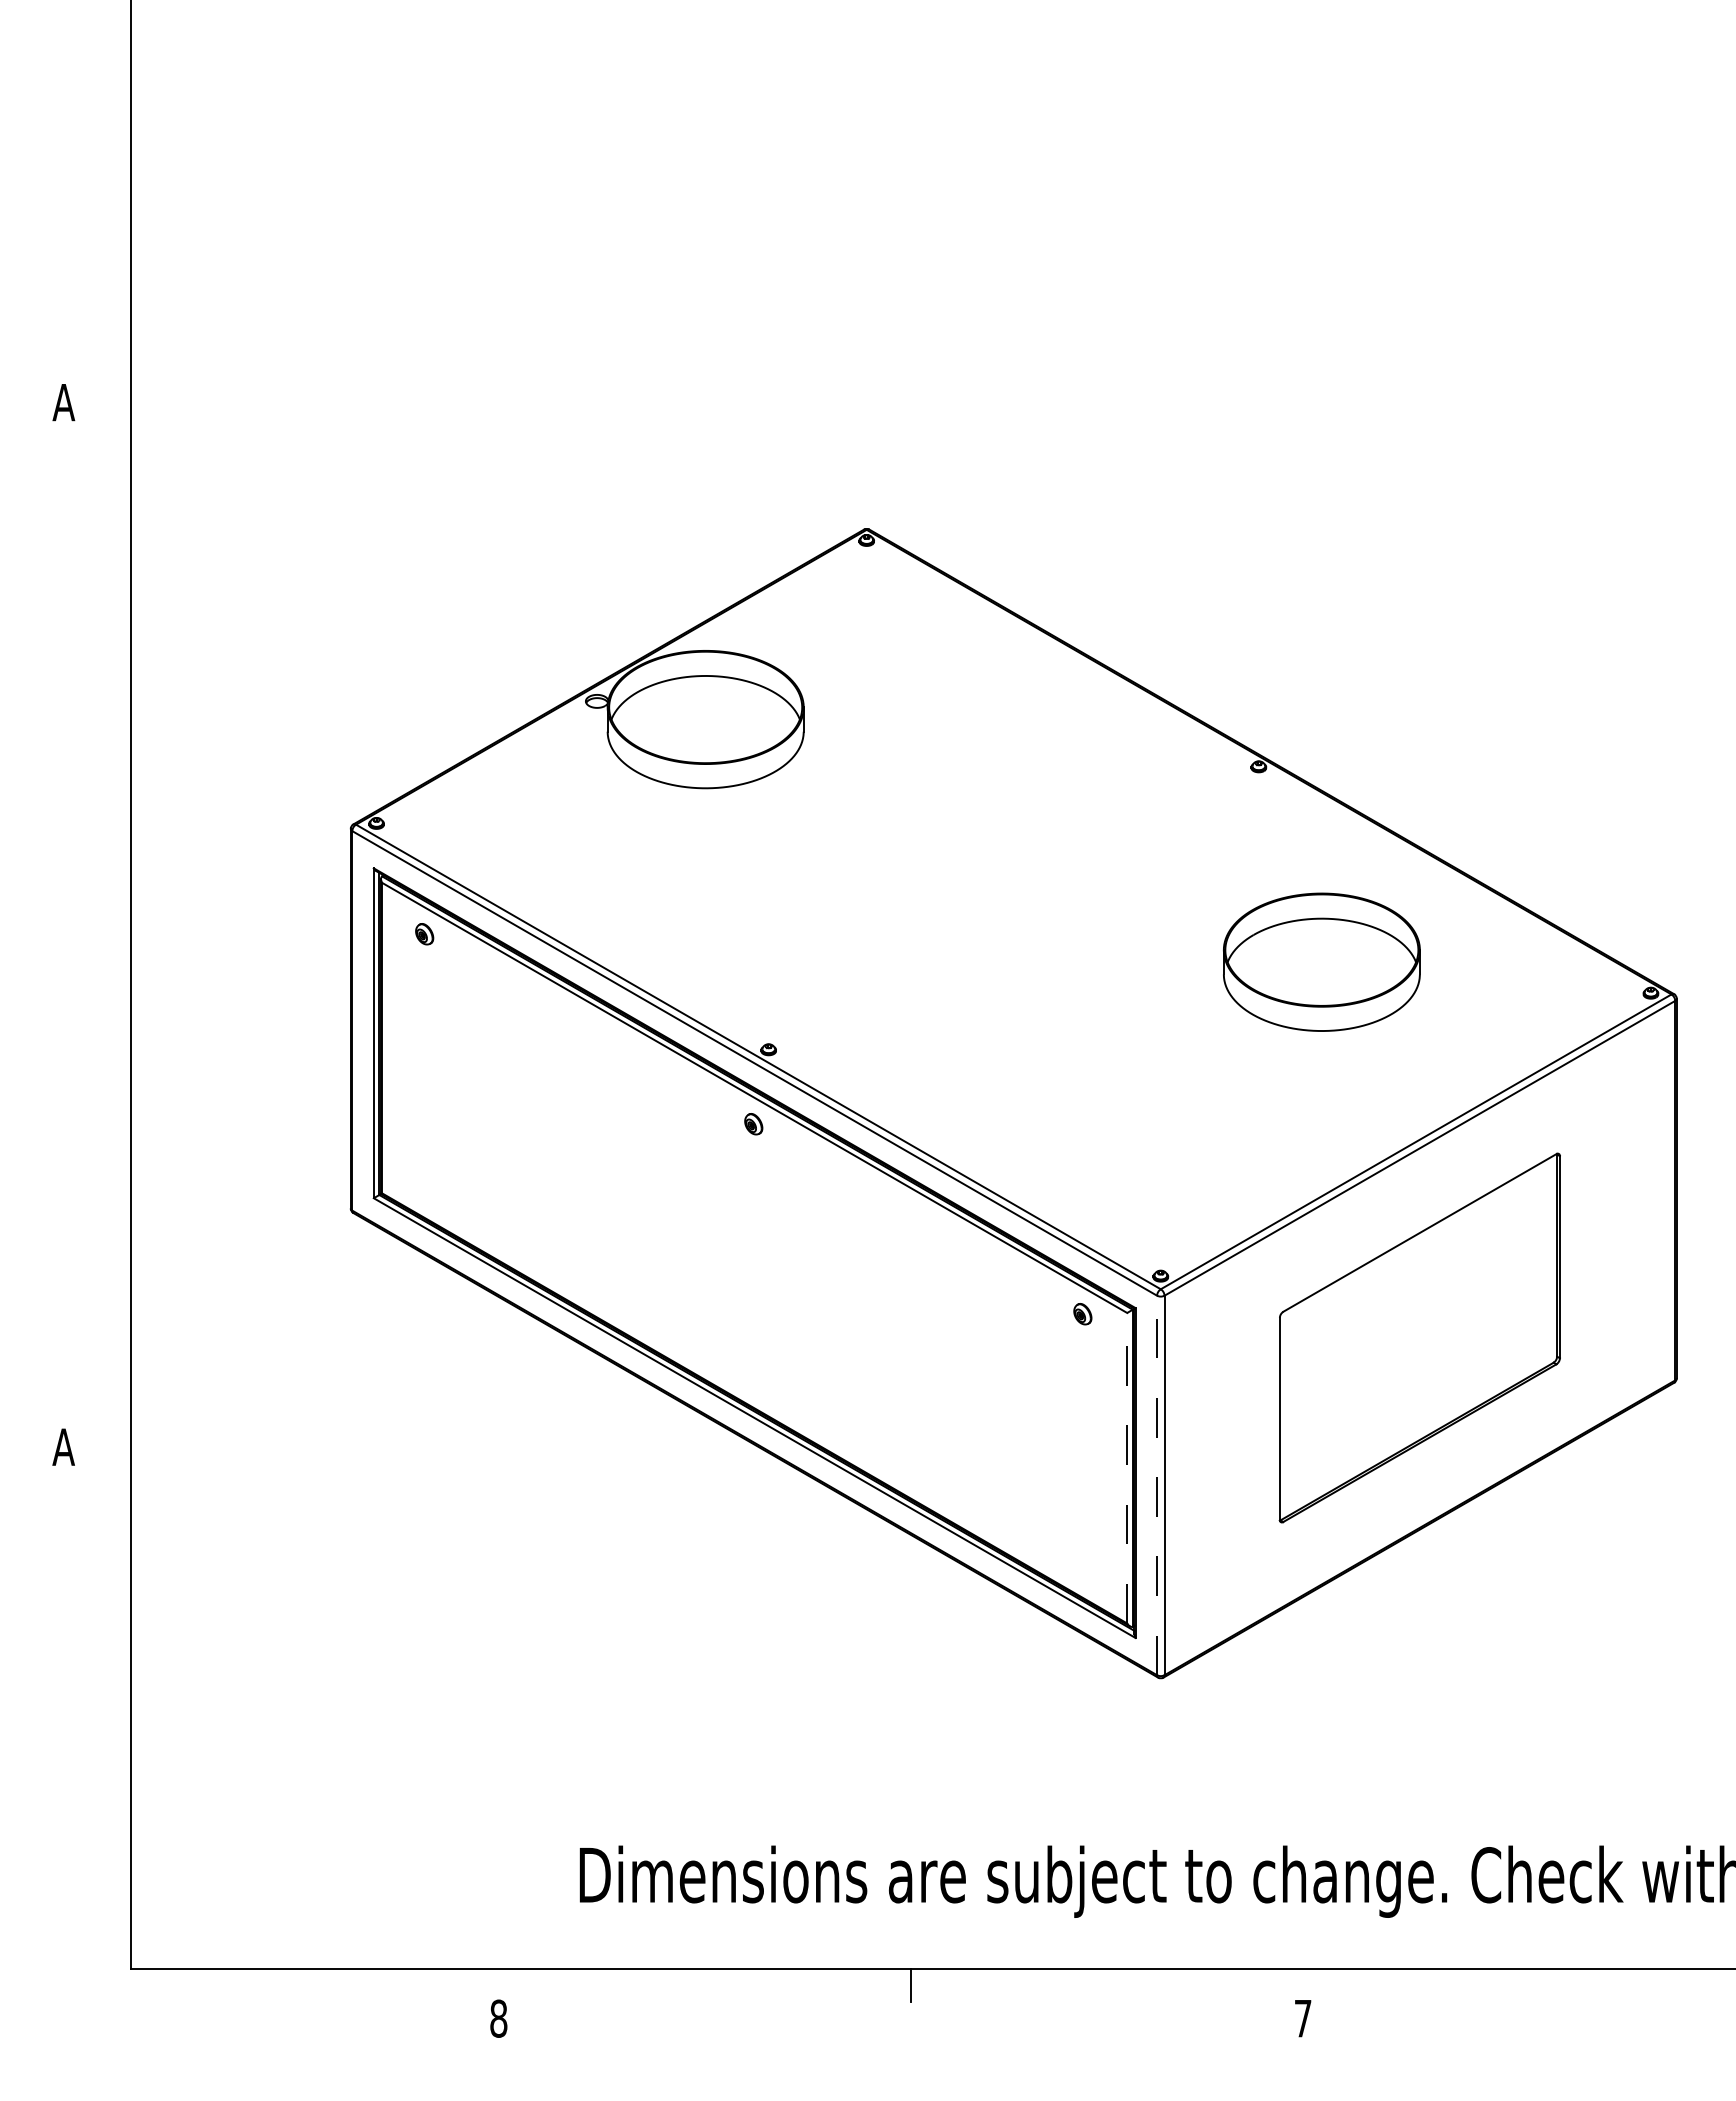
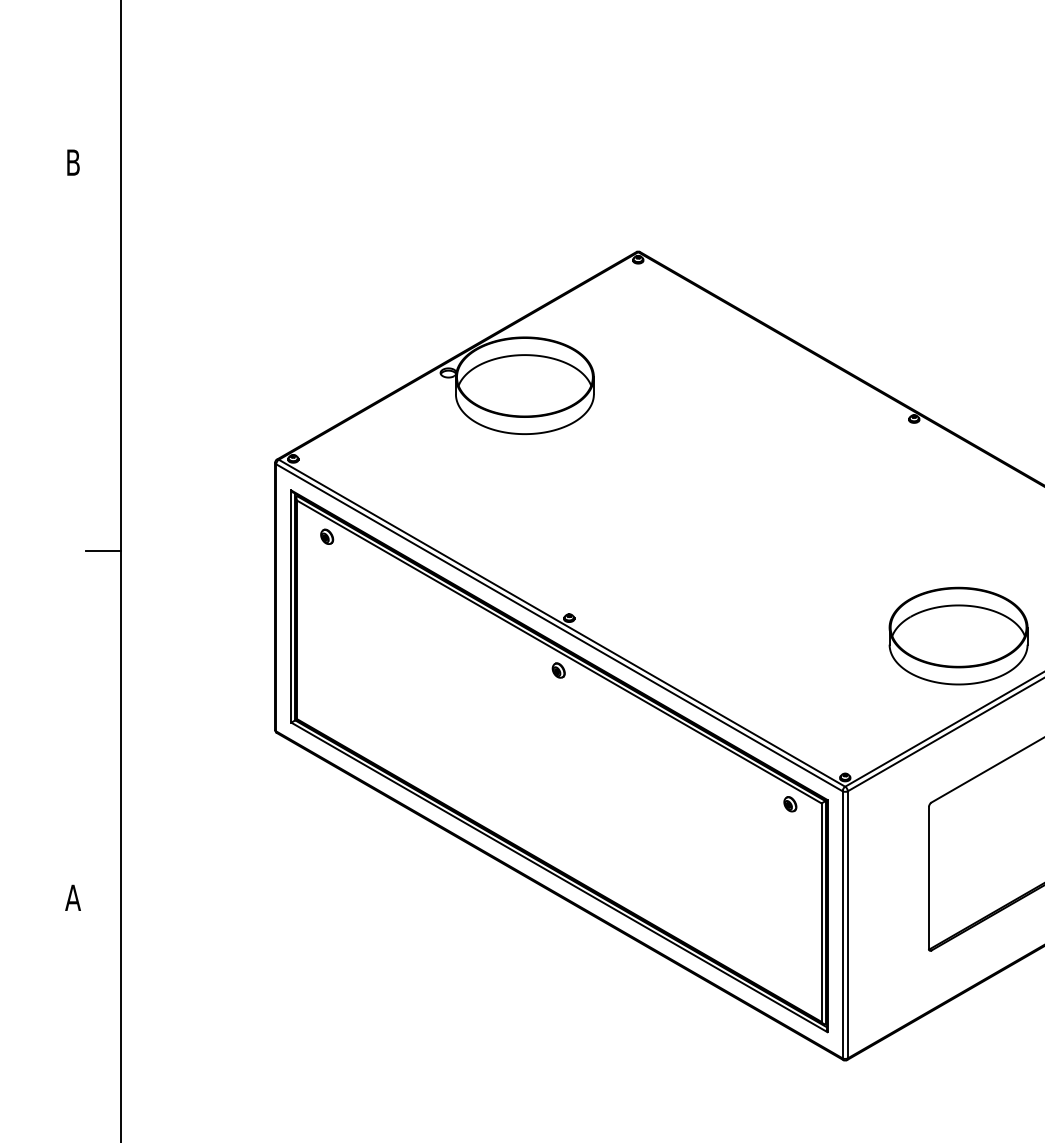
text: (63, 402) -> (72, 162), A -> B
line: (106, 953) -> (103, 550), added
part: (1321, 961) -> (958, 635), moved
line: (1127, 1467) -> (821, 912), dashed -> solid
line: (1157, 1485) -> (842, 924), dashed -> solid

